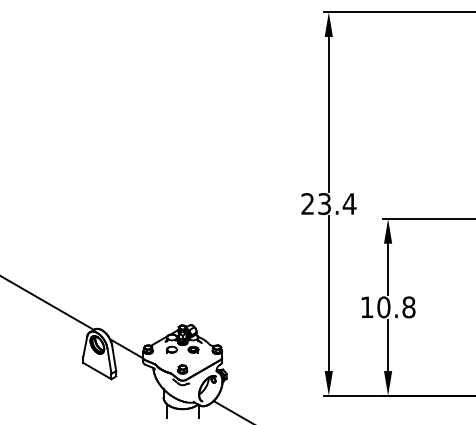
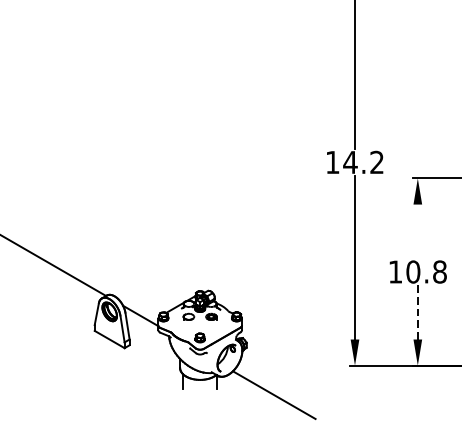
text: (328, 203) -> (354, 161), 23.4 -> 14.2
line: (388, 269) -> (418, 231), removed
line: (388, 345) -> (418, 312), solid -> dashed

